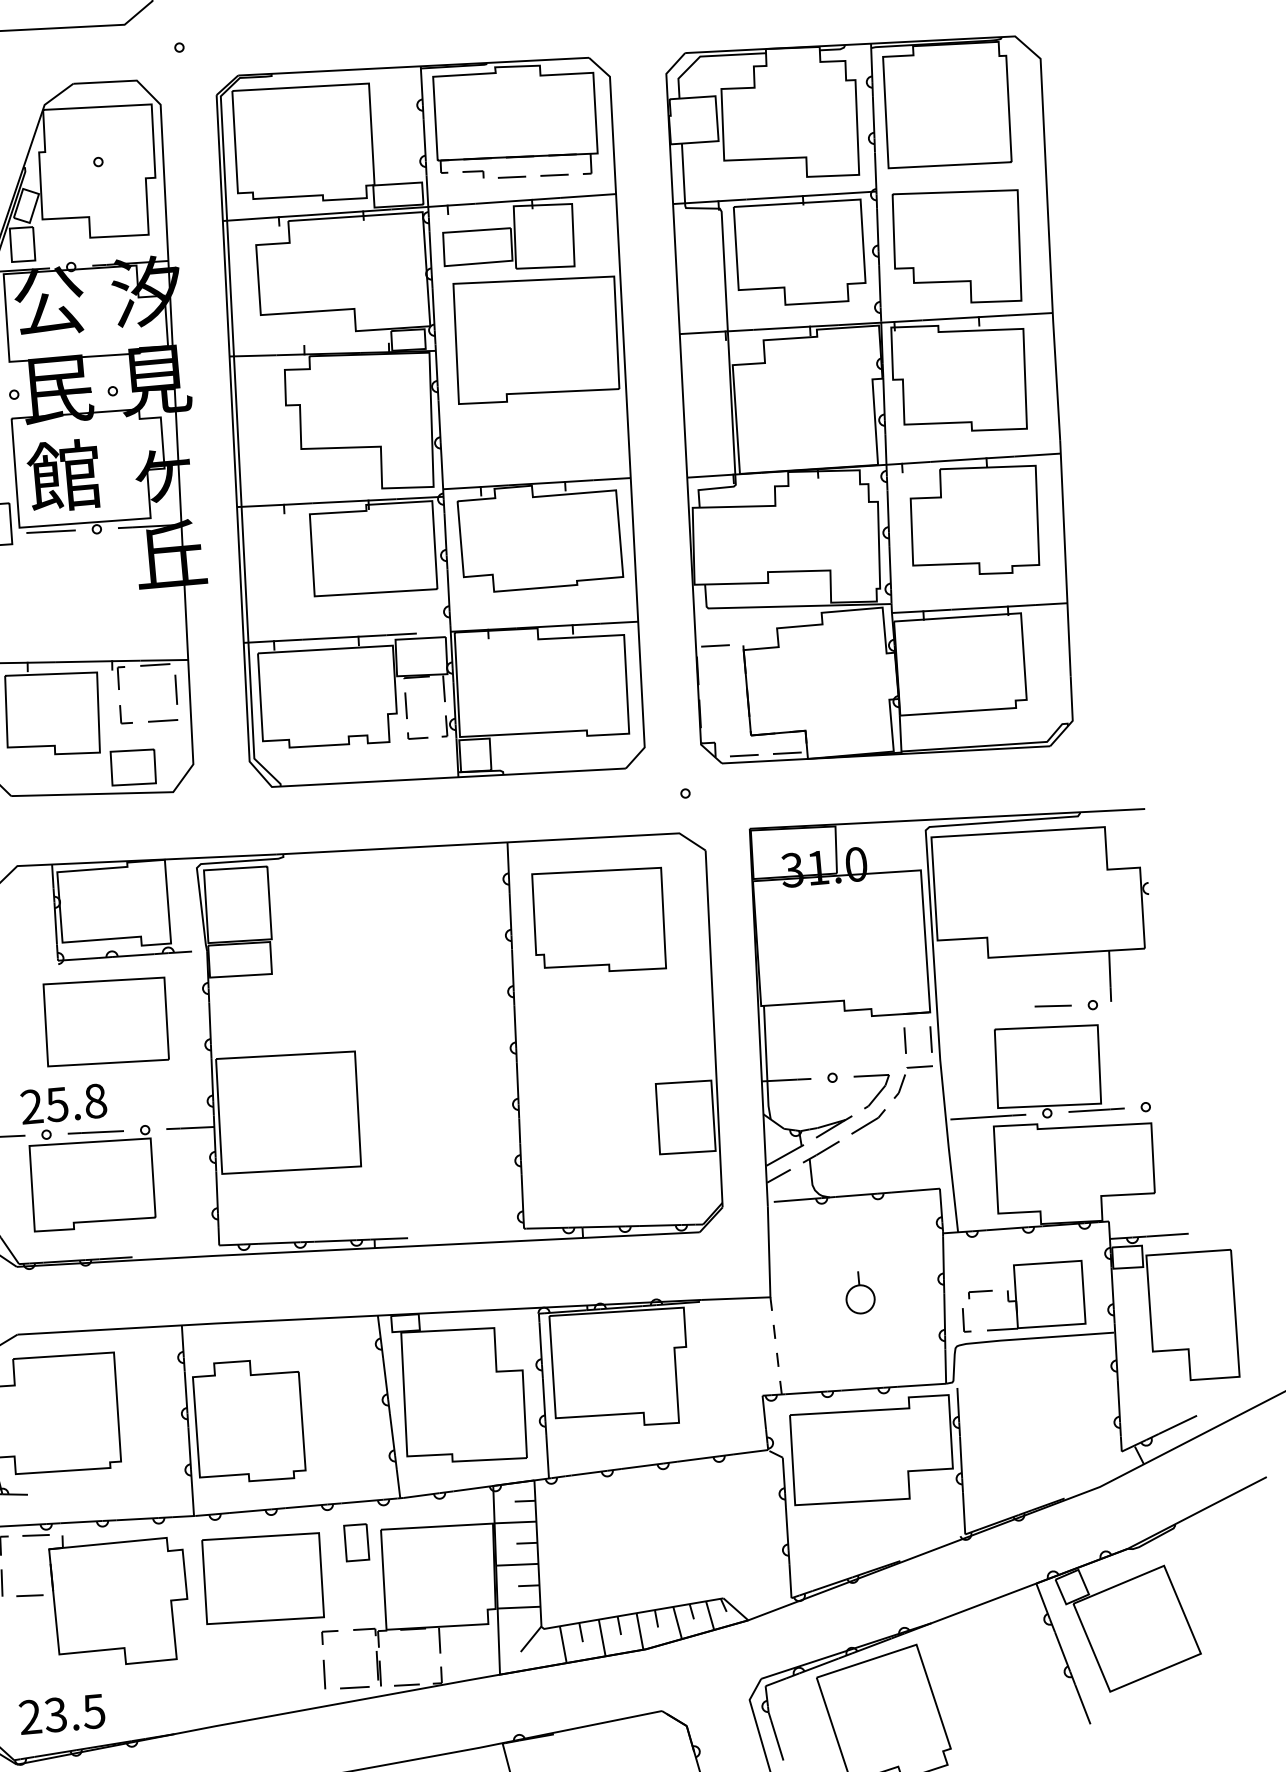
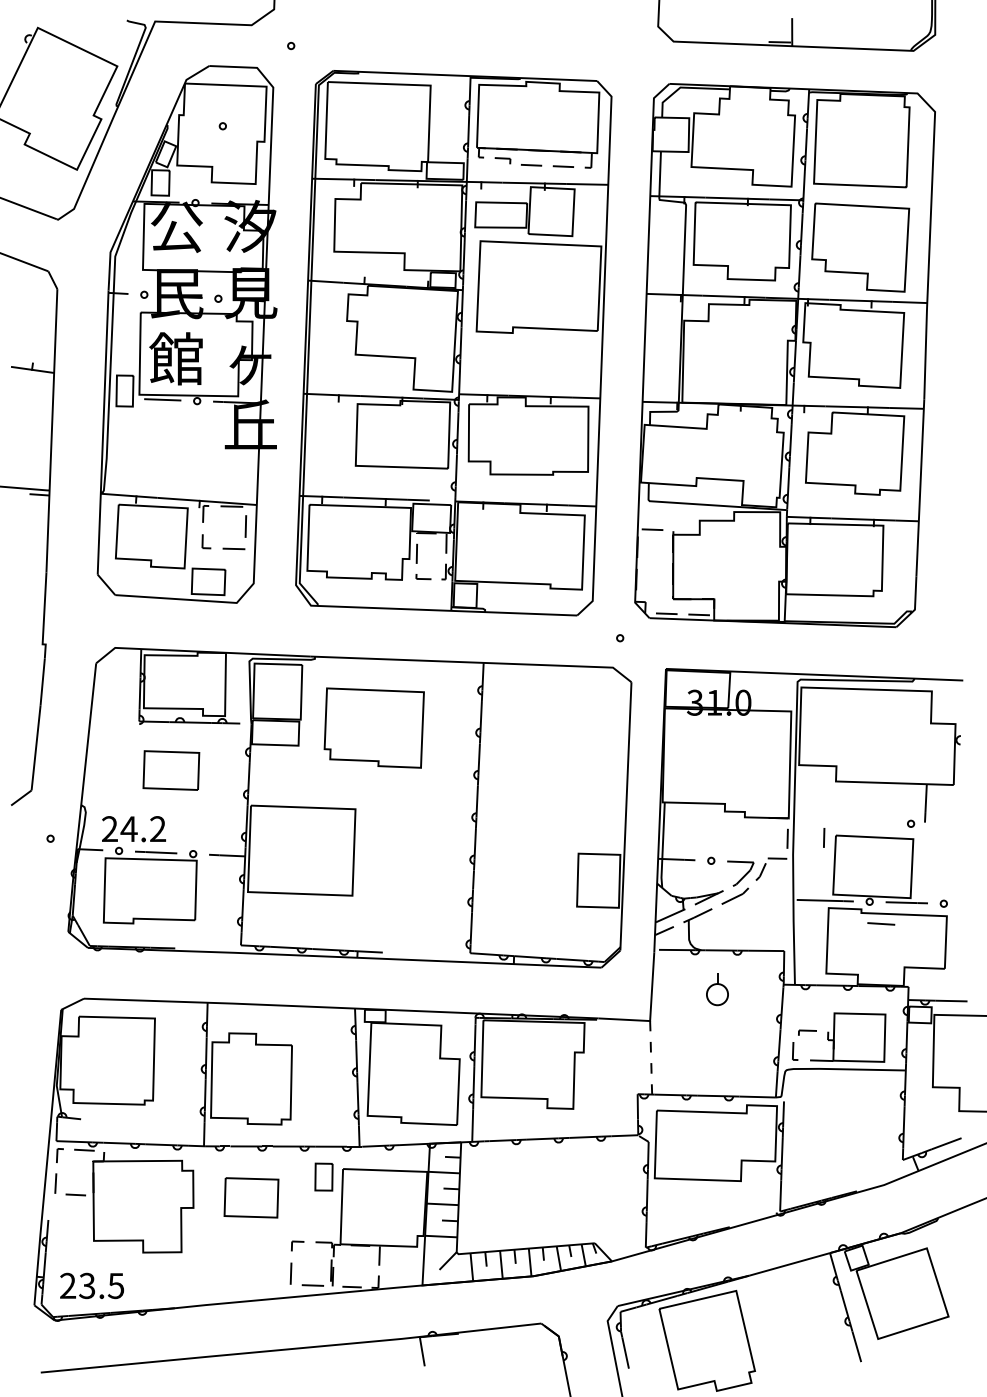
part: (598, 920) -> (373, 727), moved
line: (1053, 1005) -> (881, 923), moved
part: (106, 1021) -> (171, 770), size x0.6
line: (905, 1040) -> (824, 837), moved
text: (76, 1103) -> (143, 829), 25.8 -> 24.2
part: (860, 1292) -> (717, 989), moved
part: (263, 1578) -> (251, 1197), size x0.6

